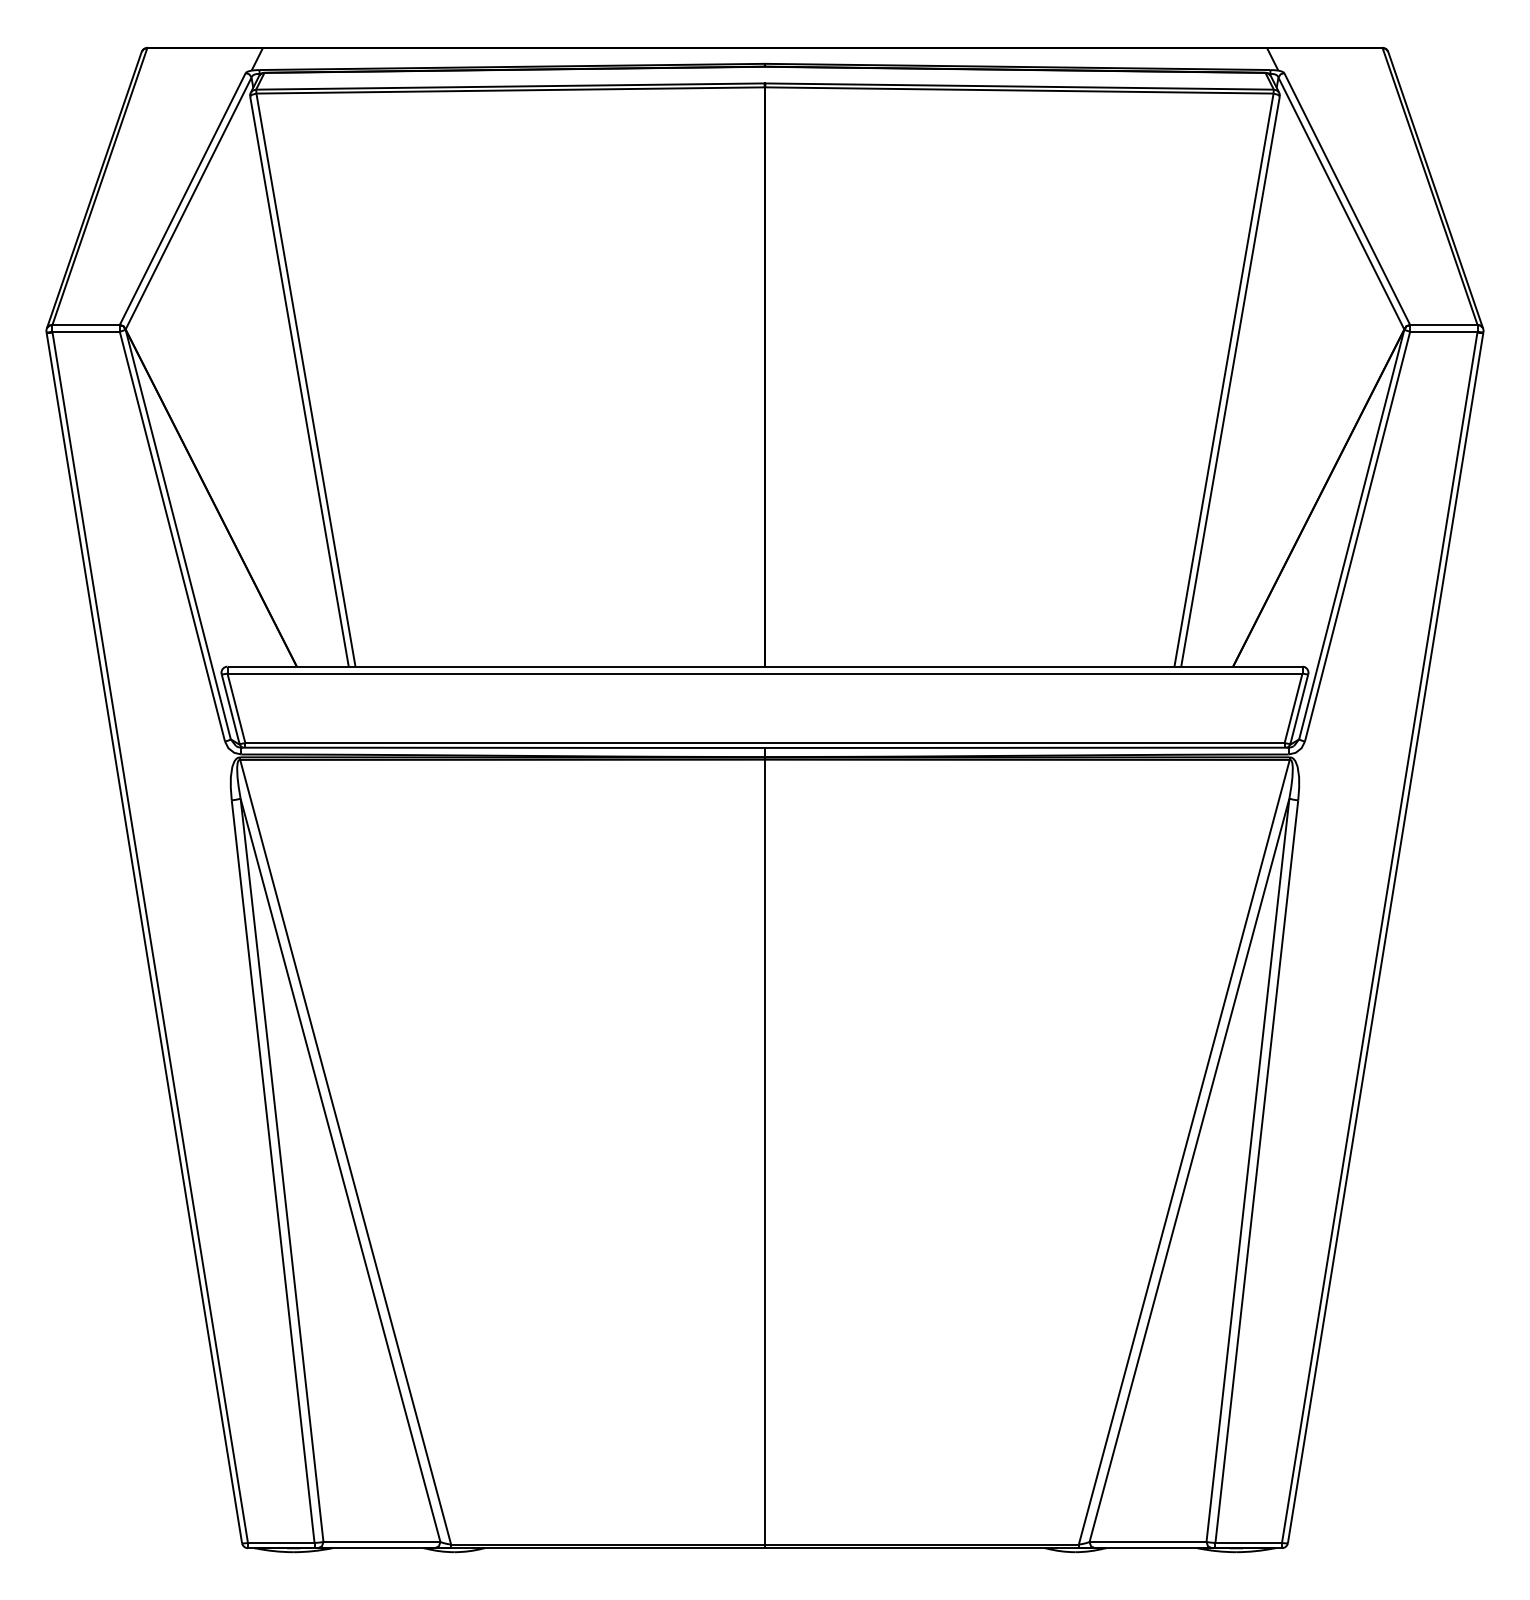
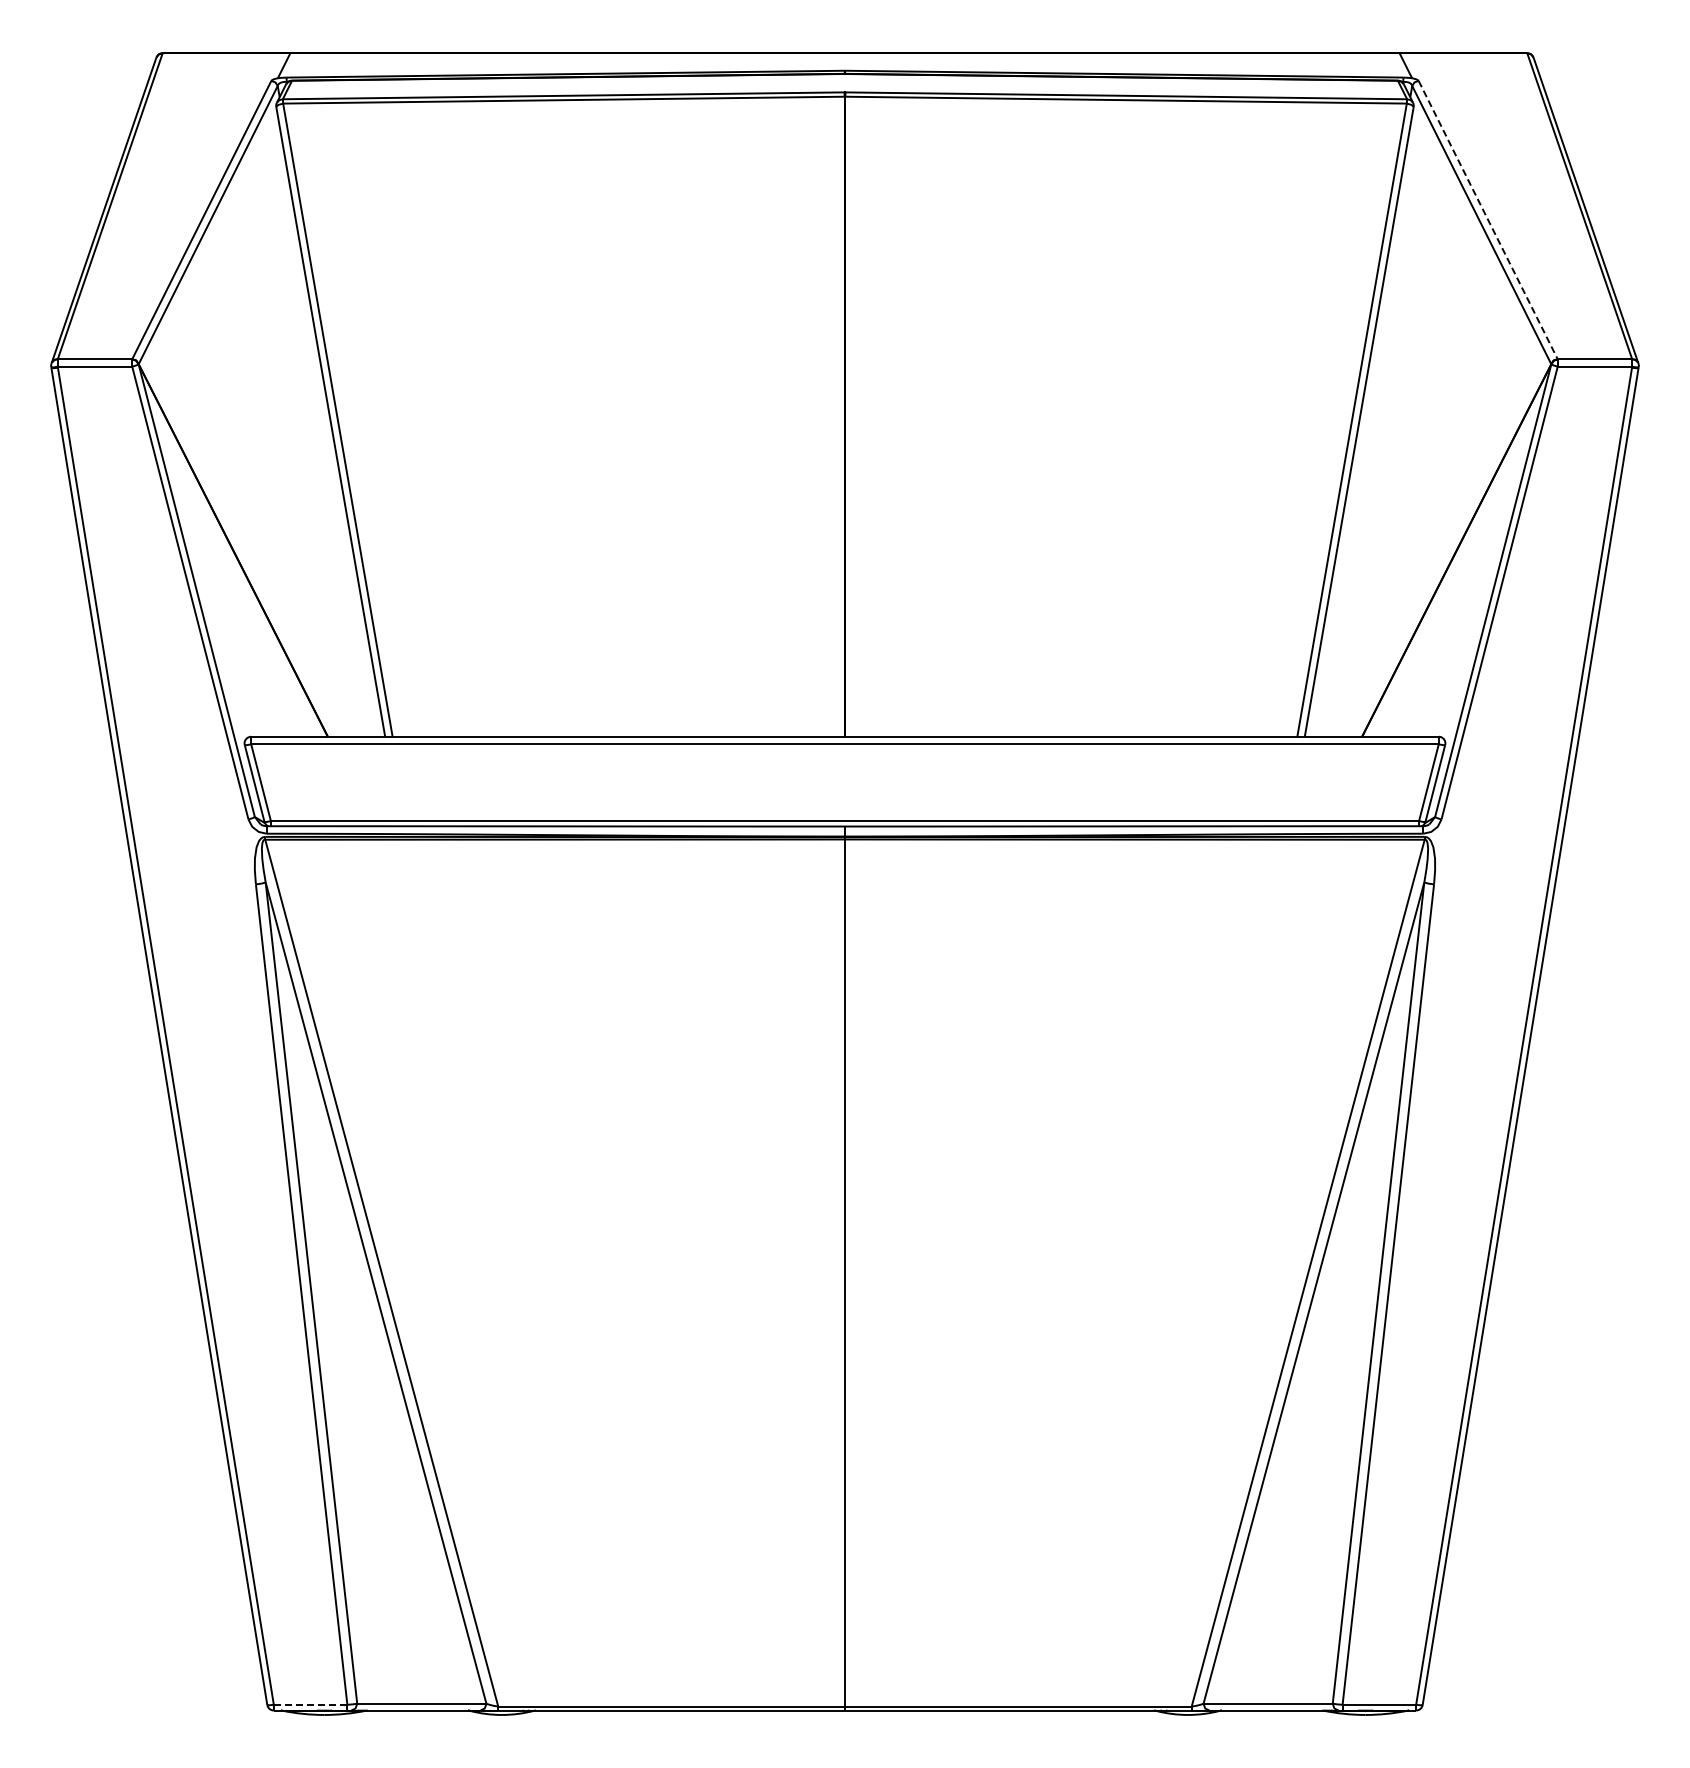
line: (1347, 199) -> (1488, 220), solid -> dashed
line: (281, 1542) -> (310, 1704), solid -> dashed

